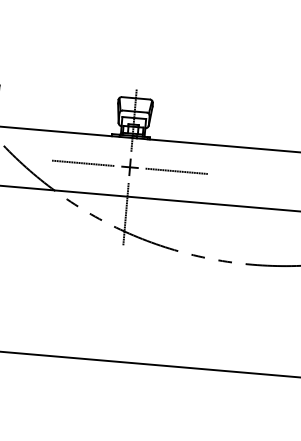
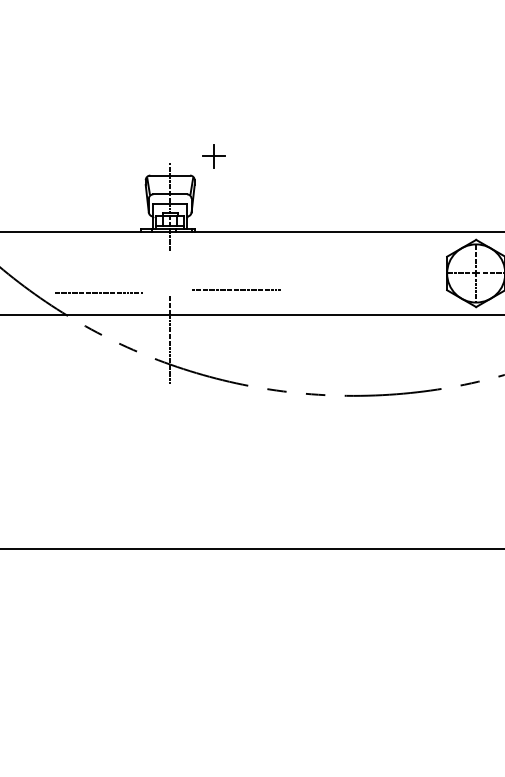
line: (82, 162) -> (97, 292), moved
part: (129, 167) -> (213, 156), moved
line: (176, 170) -> (236, 289), moved

